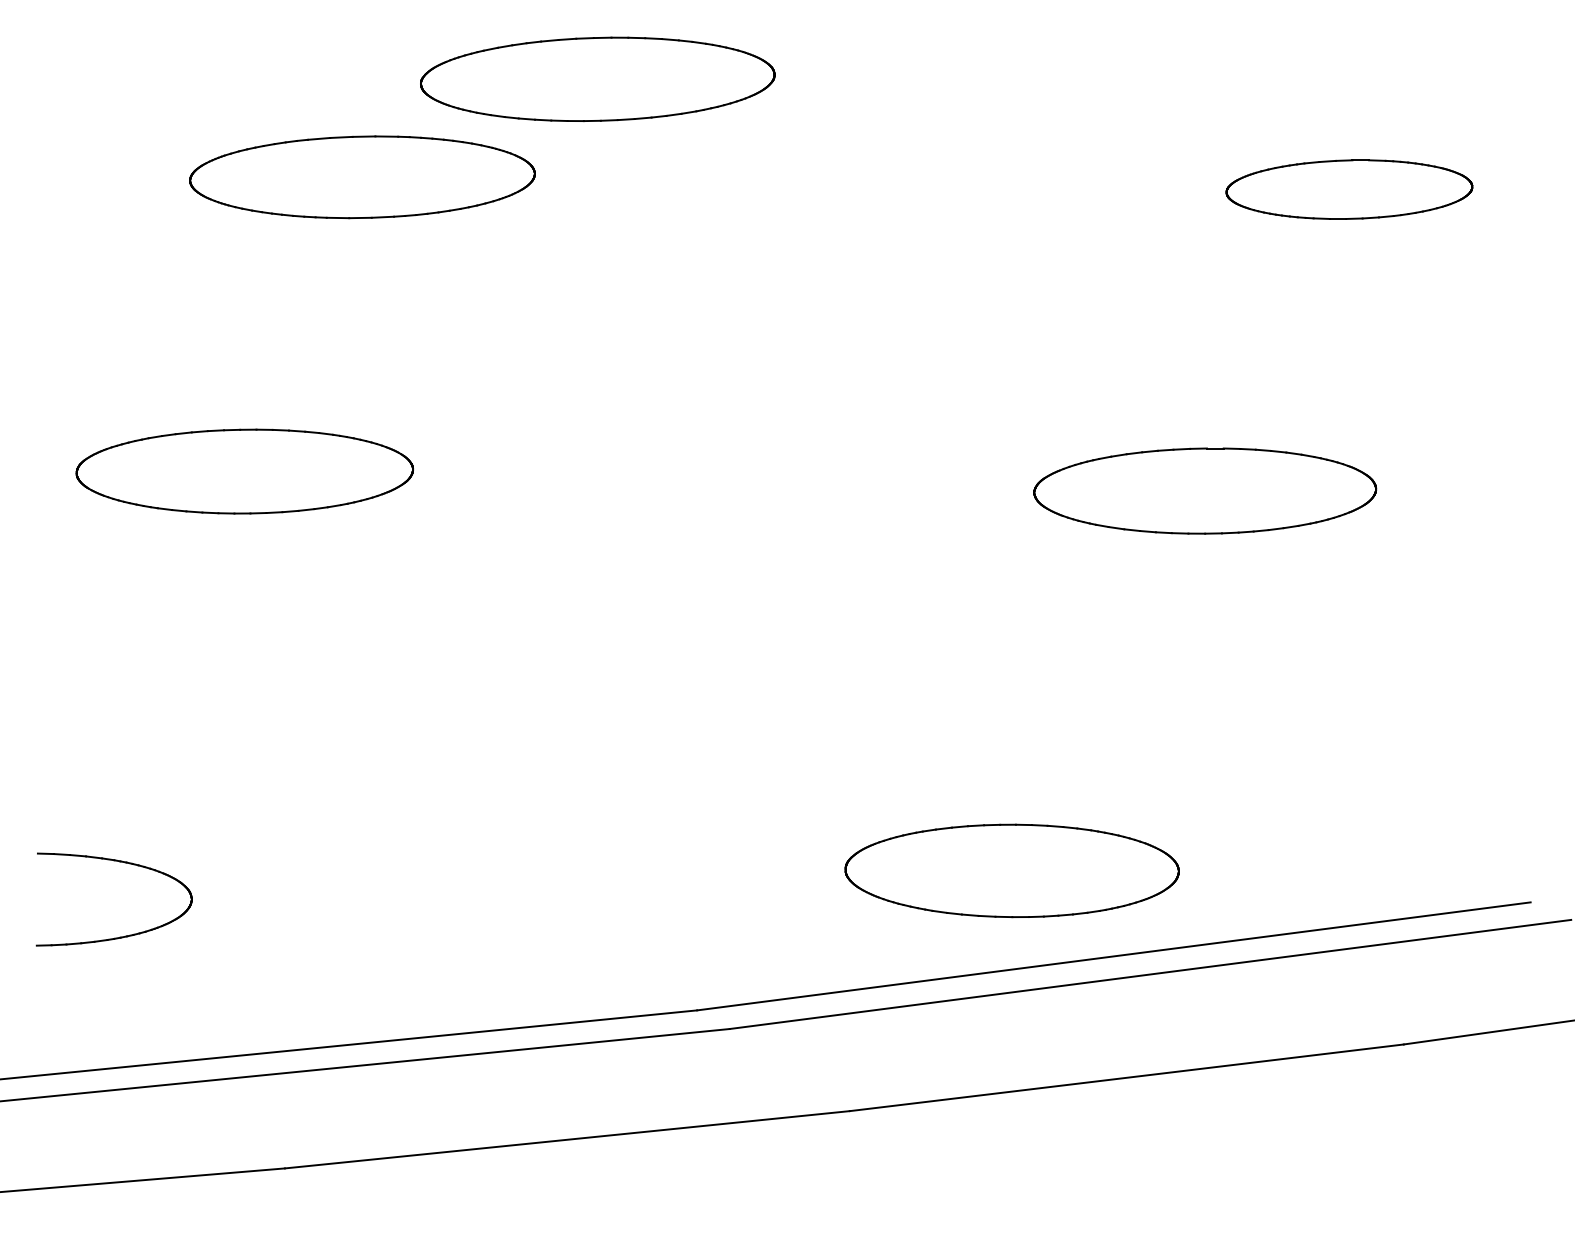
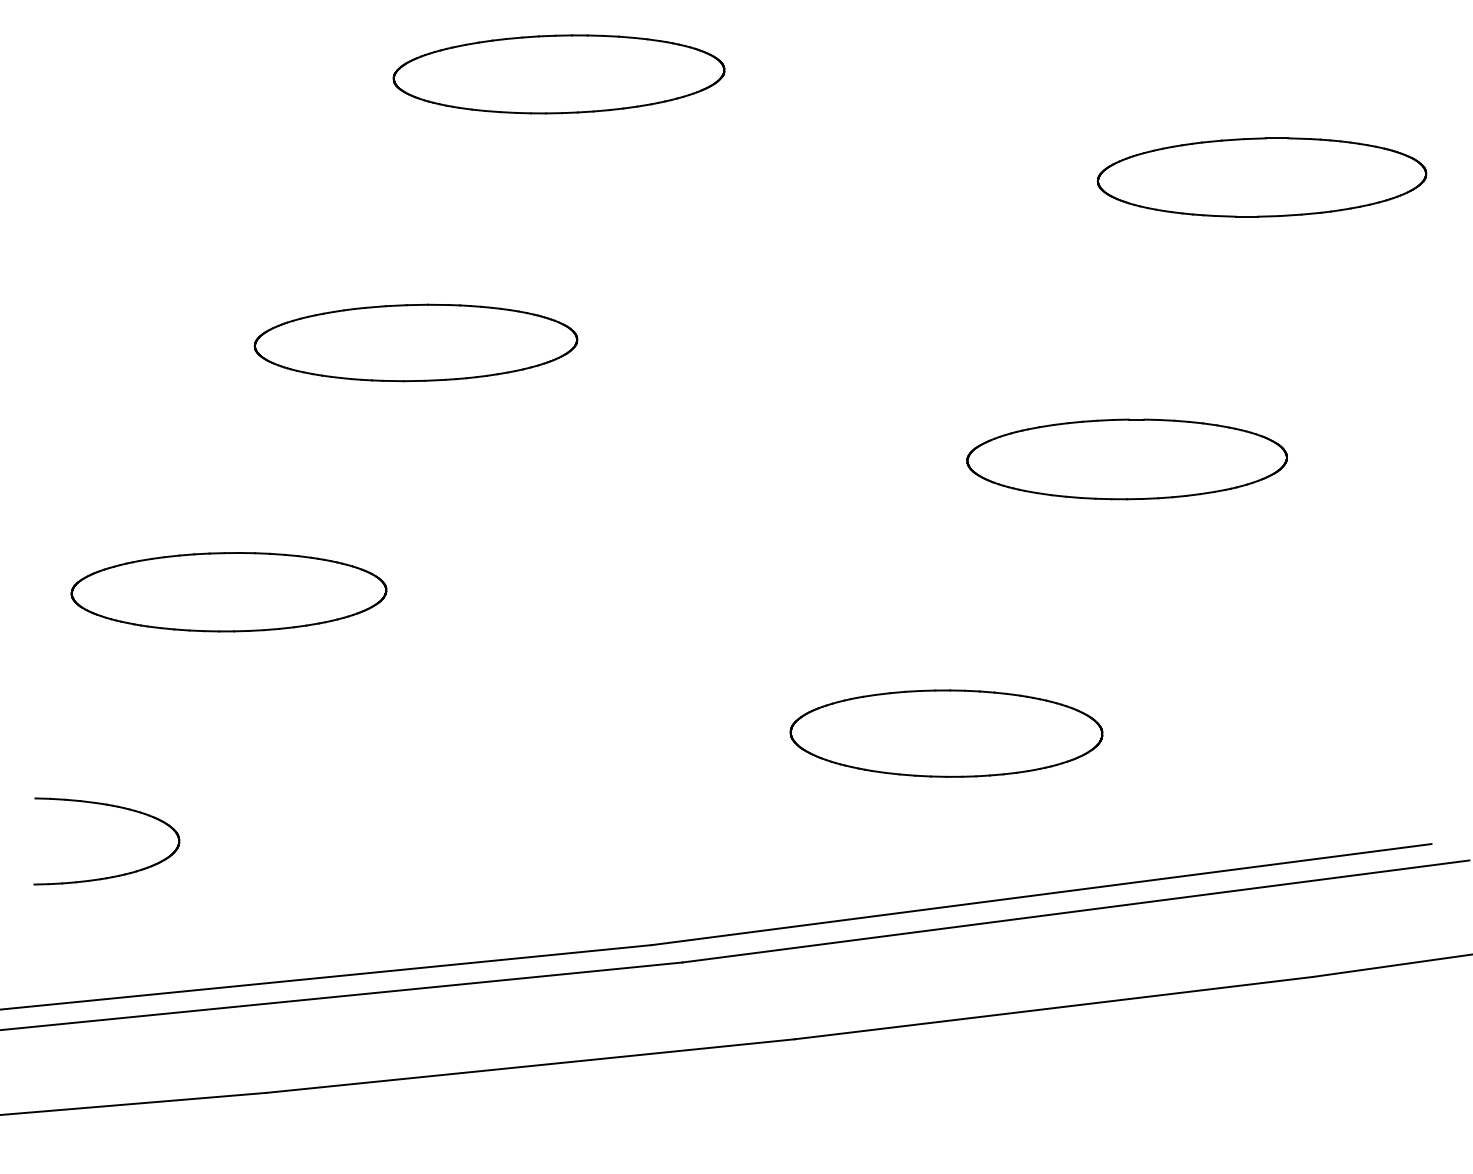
part: (361, 176) -> (415, 342), moved
part: (1348, 189) -> (1261, 177), size x1.43
part: (244, 471) -> (228, 592), moved
part: (1012, 870) -> (946, 733), moved

